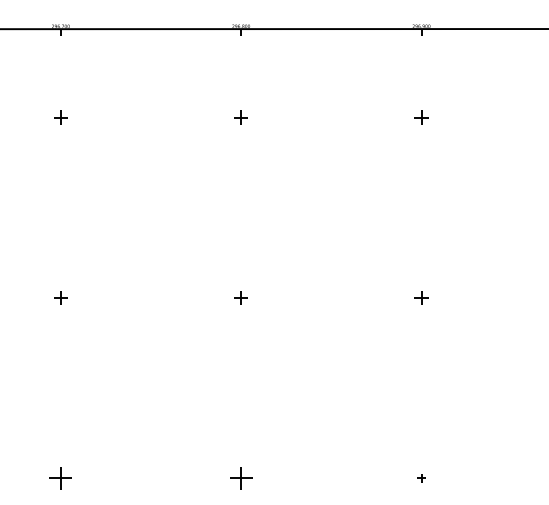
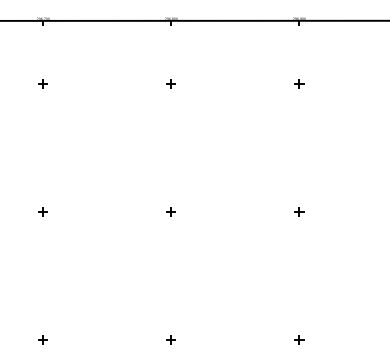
part: (60, 478) -> (43, 339), size x0.62
part: (240, 478) -> (170, 339), size x0.62
part: (421, 478) -> (299, 339), size x1.67

